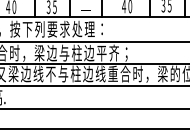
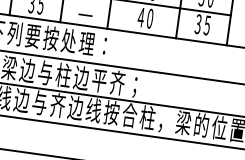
text: (64, 28) -> (50, 37), 求 -> 按
text: (75, 73) -> (57, 104), 柱 -> 齐
text: (113, 73) -> (112, 112), 重 -> 按
text: (137, 73) -> (147, 117), 时 -> 柱
text: (50, 74) -> (21, 101), 不 -> 边

